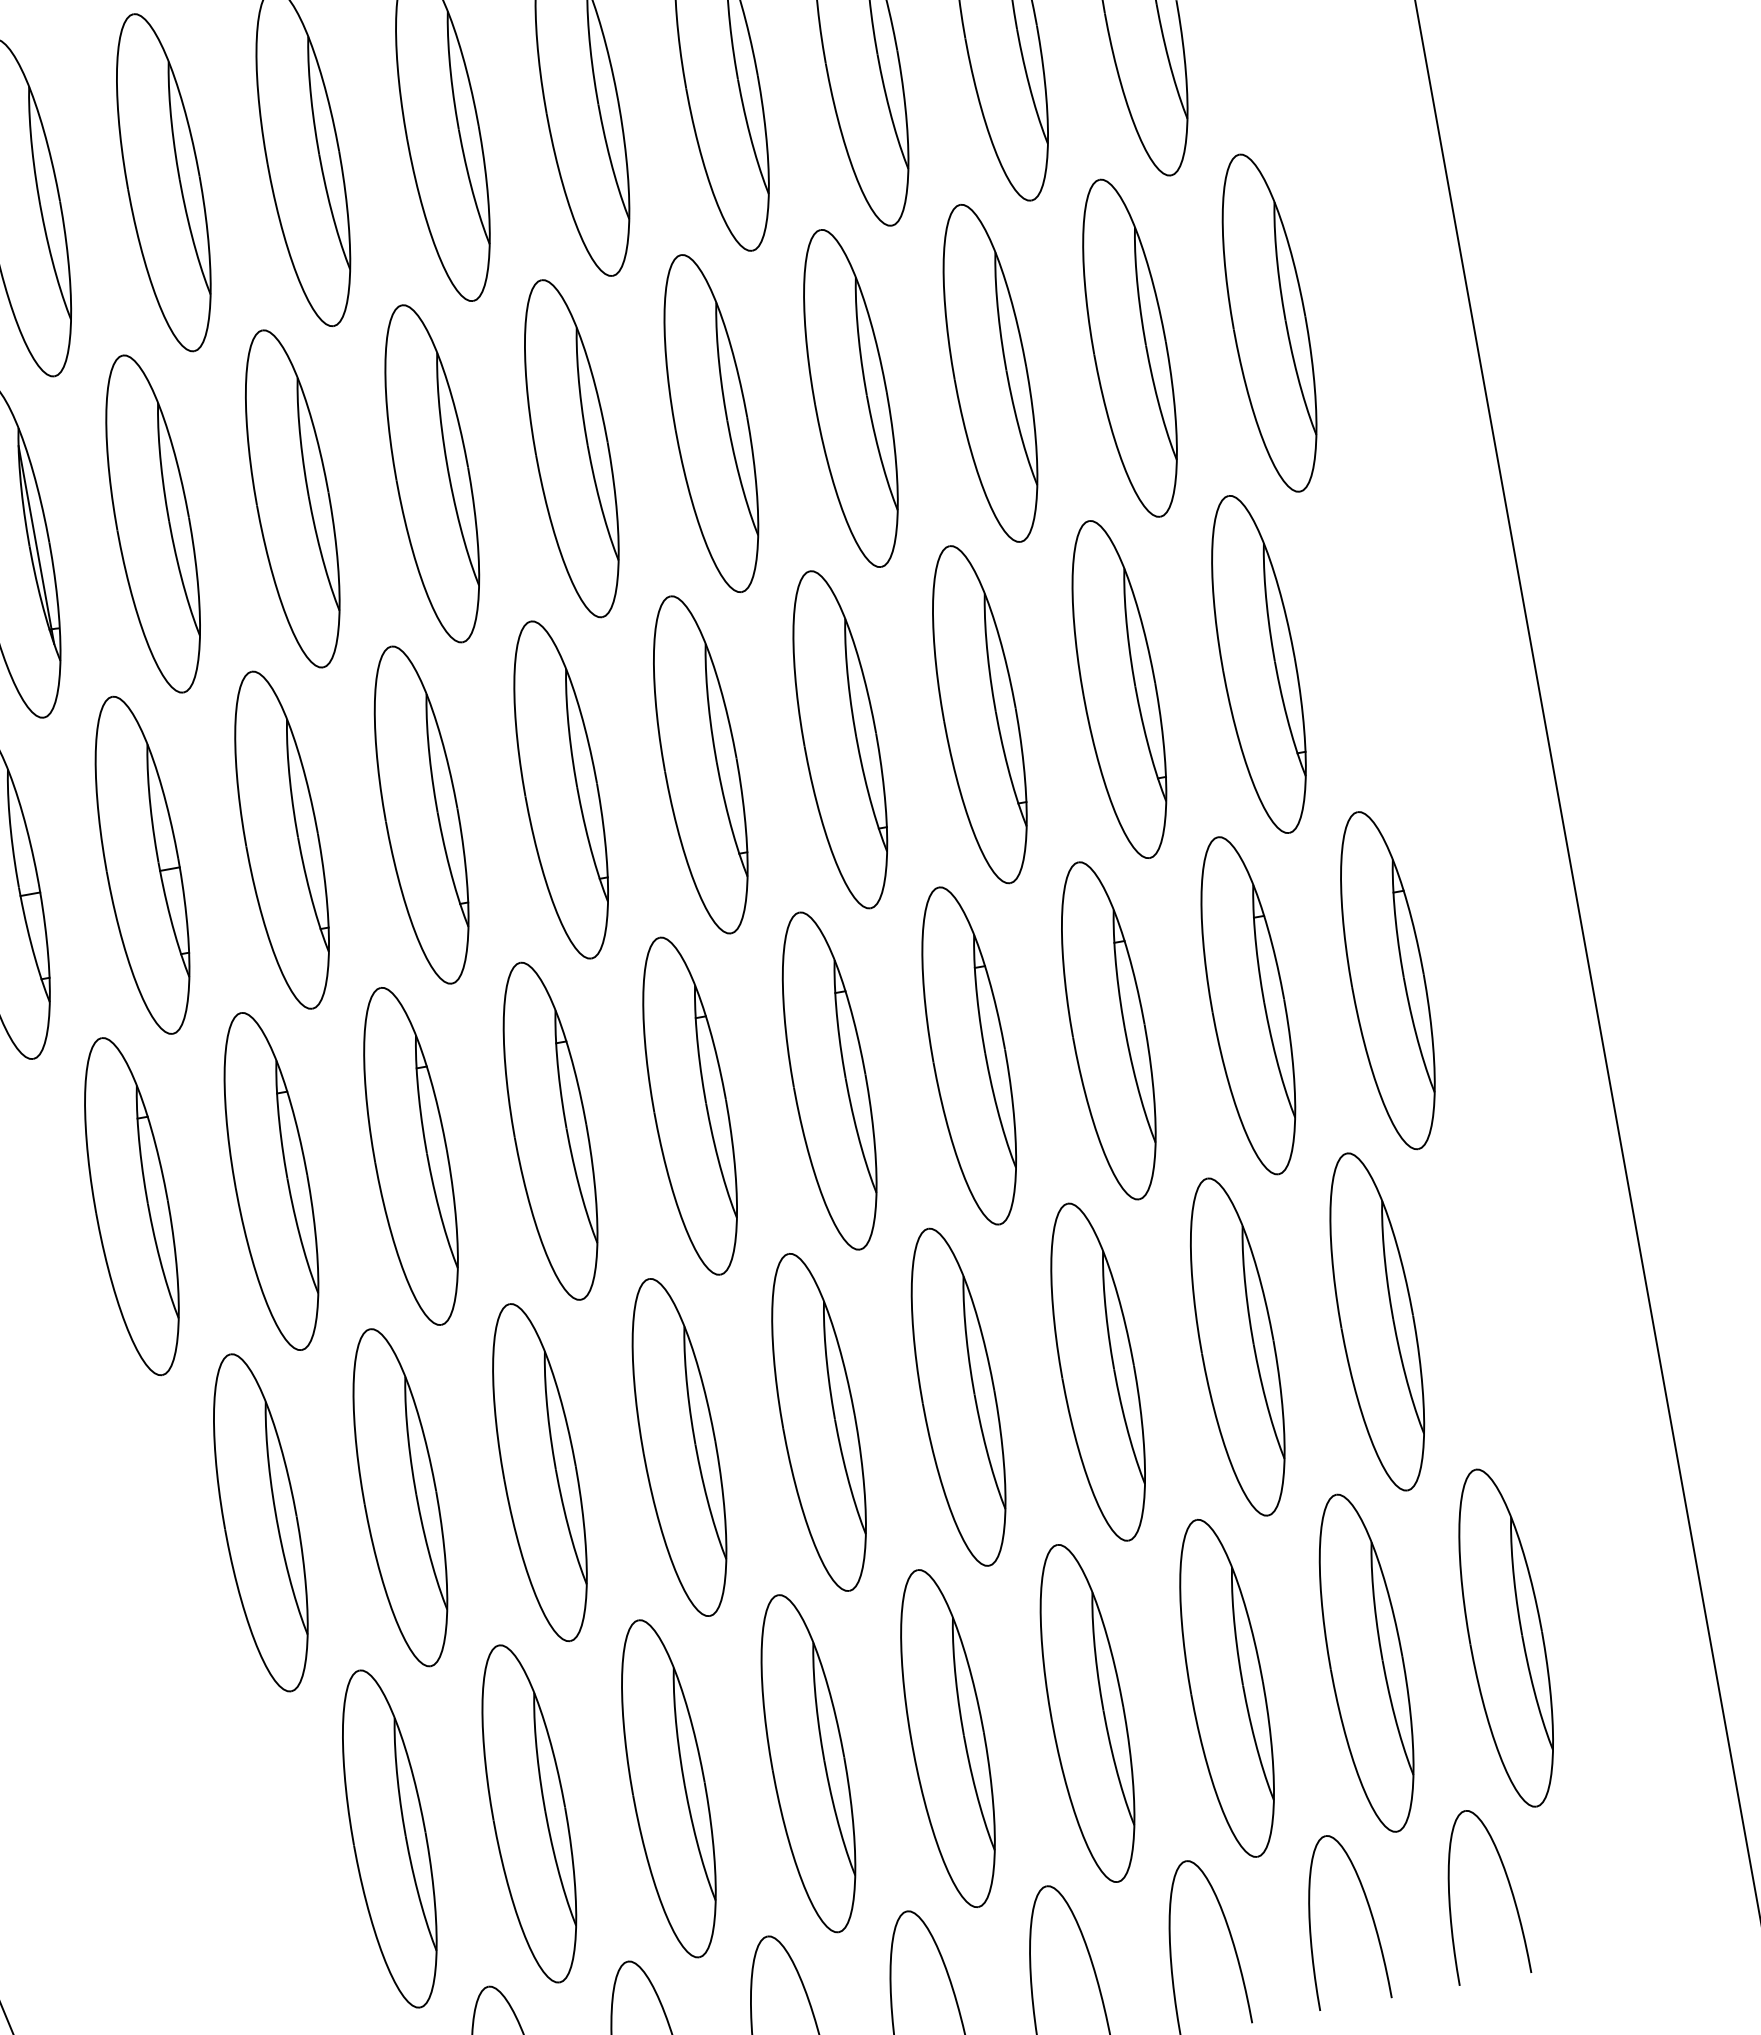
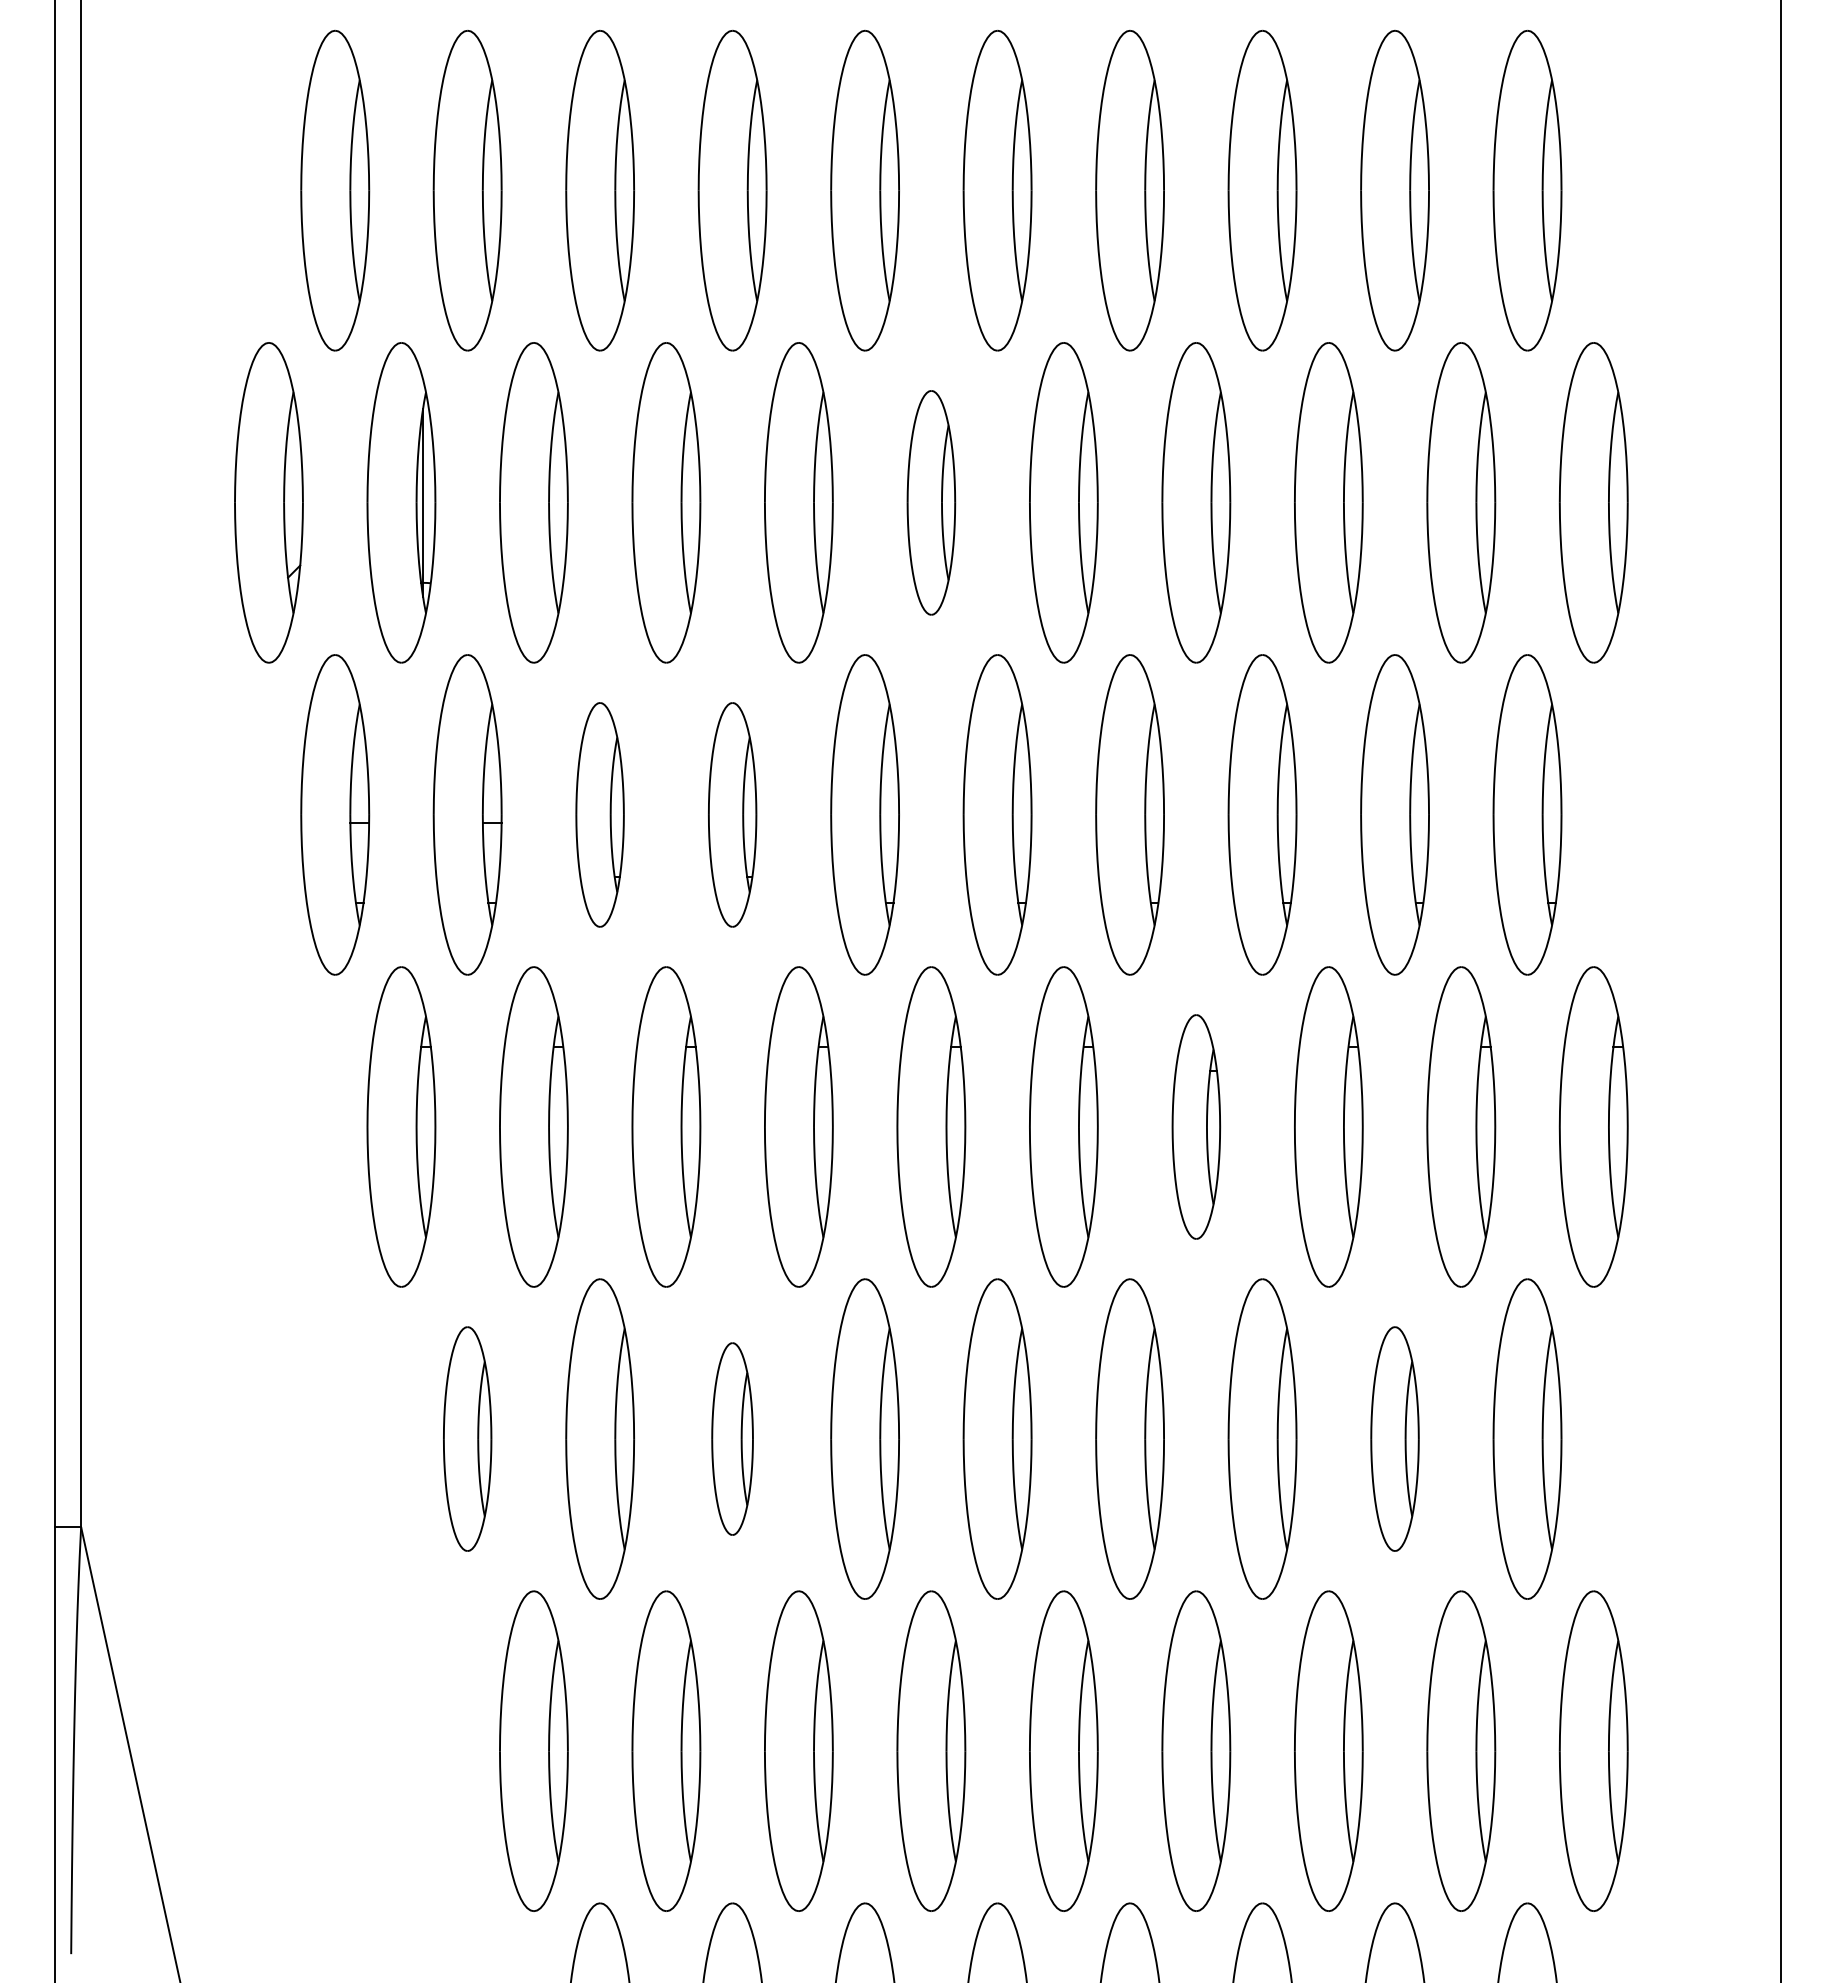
part: (571, 448) -> (931, 502), size x0.7
part: (421, 814) -> (732, 814), size x0.7
part: (281, 839) -> (599, 814), size x0.7
part: (969, 1055) -> (1196, 1126), size x0.7
part: (1237, 1346) -> (1394, 1438), size x0.7
part: (539, 1472) -> (732, 1438), size x0.6
part: (260, 1522) -> (467, 1438), size x0.7

